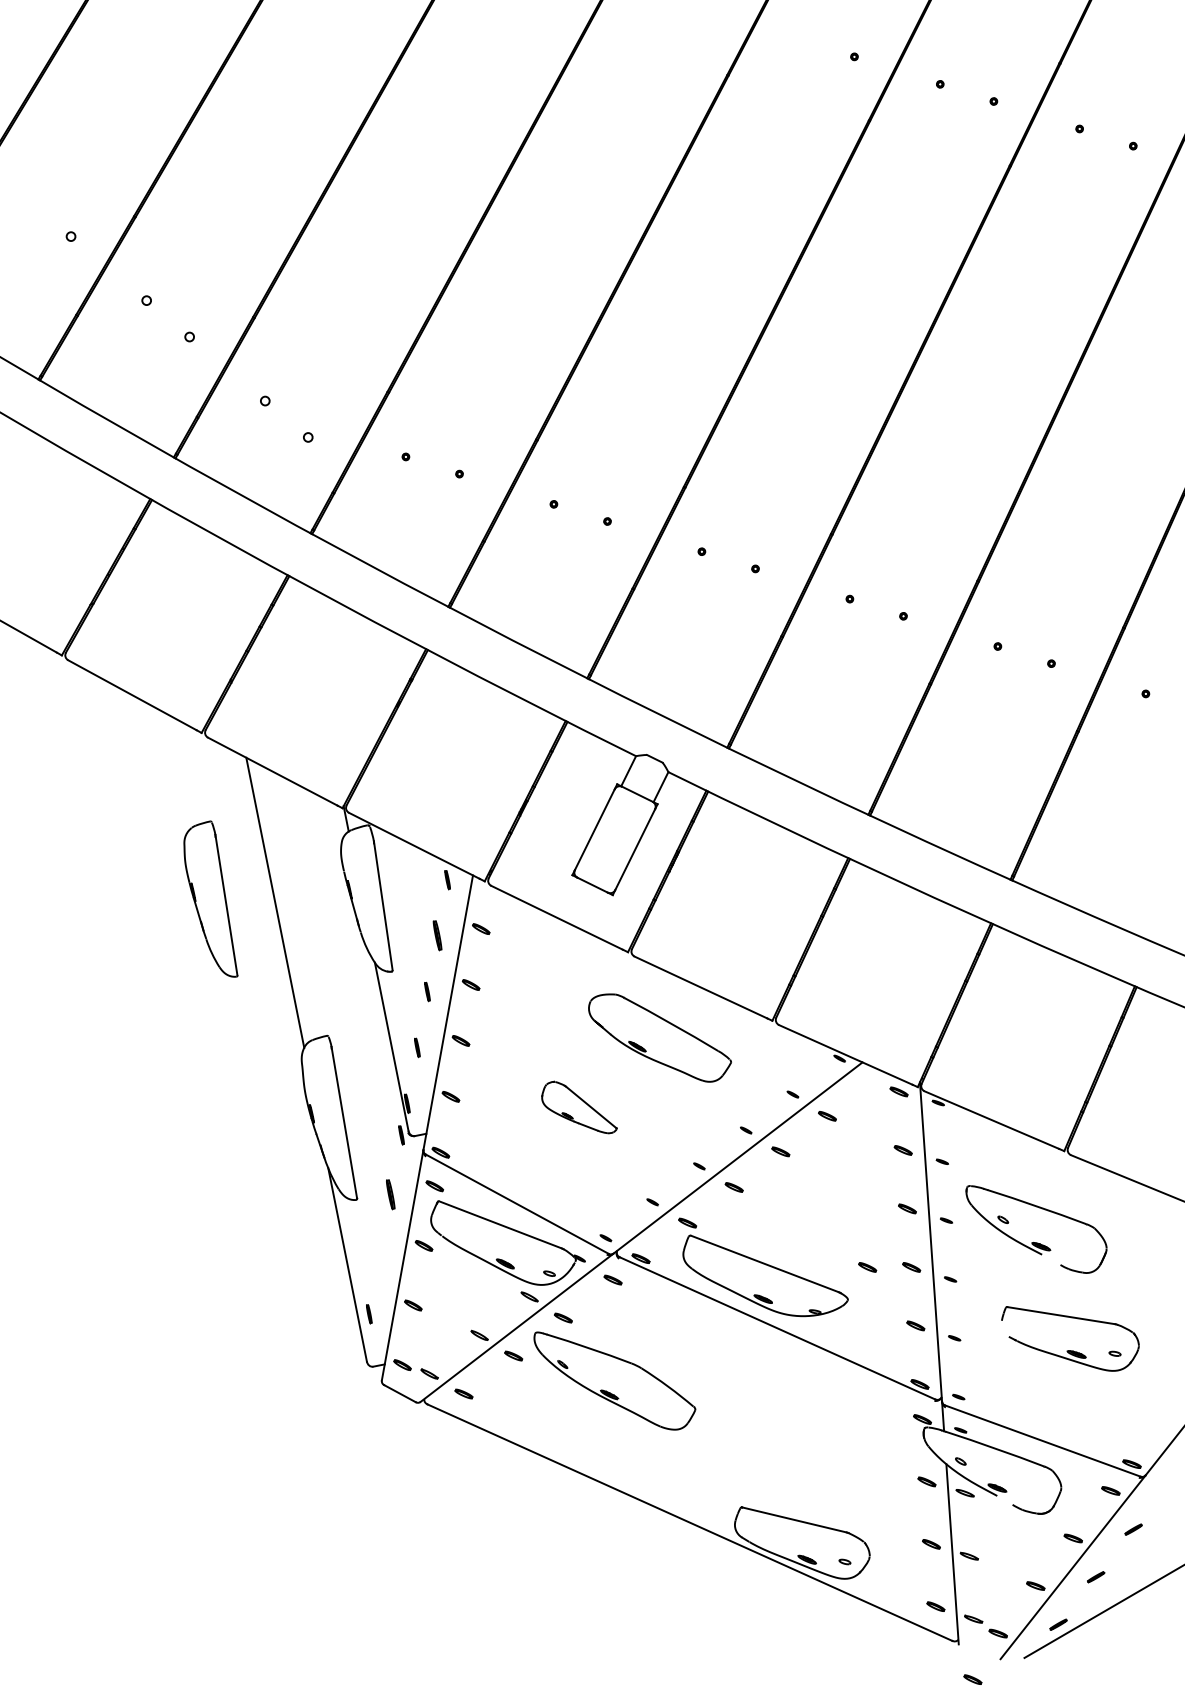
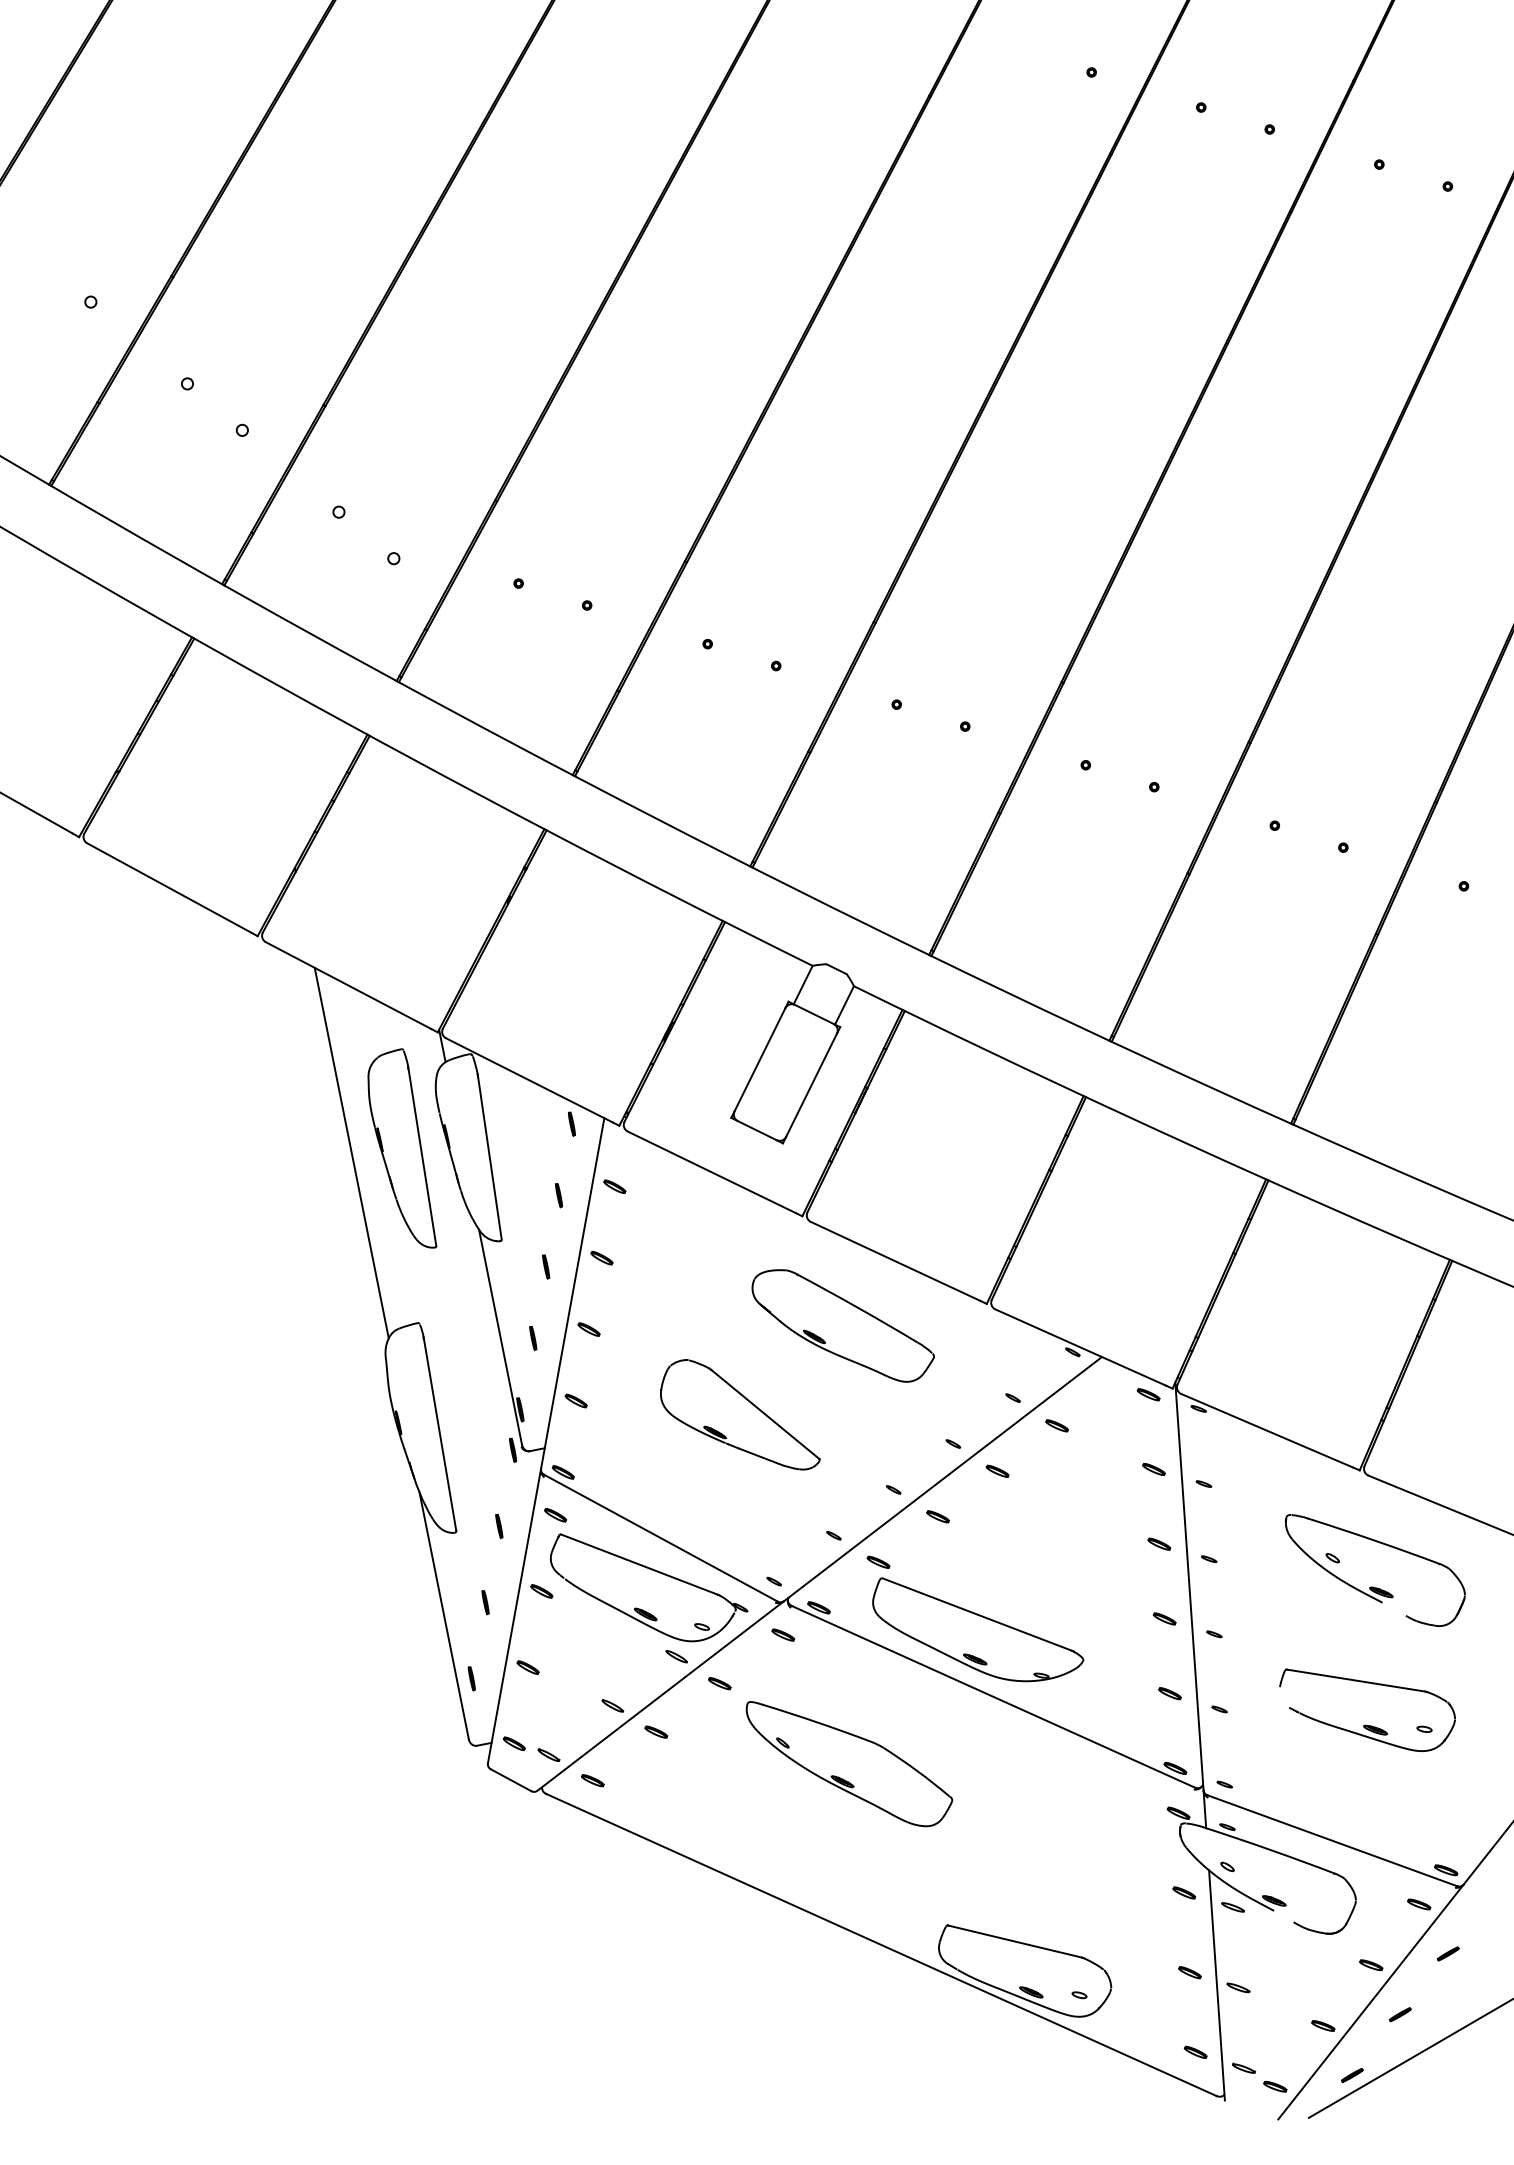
part: (210, 898) -> (401, 1147), moved
part: (437, 936) -> (558, 1196), size x0.62
part: (579, 1107) -> (740, 1414), size x1.67
part: (390, 1195) -> (498, 1527), size x0.62
part: (1036, 1242) -> (1375, 1587), moved
part: (379, 1254) -> (484, 1602), added
part: (867, 1267) -> (1108, 1619), removed
part: (614, 1380) -> (848, 1763), moved
part: (972, 1679) -> (1242, 2145), removed

